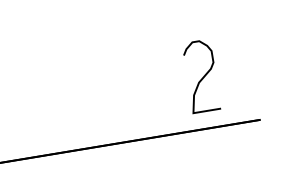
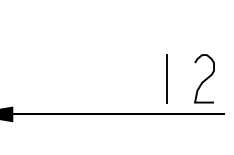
curve: (202, 75) -> (205, 78), moved
line: (167, 81) -> (166, 78), added

